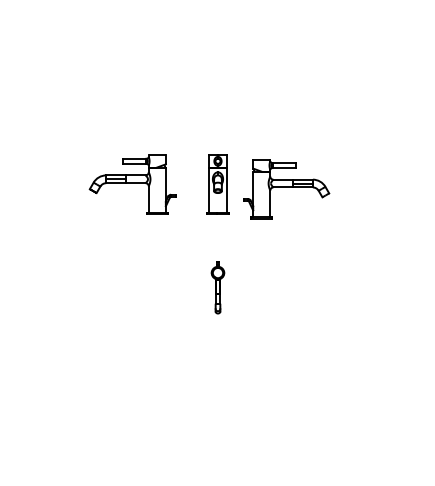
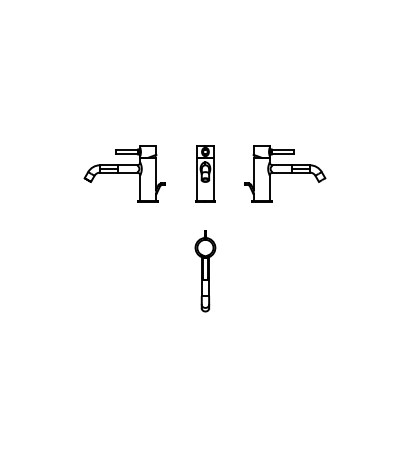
part: (286, 188) -> (285, 173), moved
part: (218, 288) -> (205, 271), size x1.67

